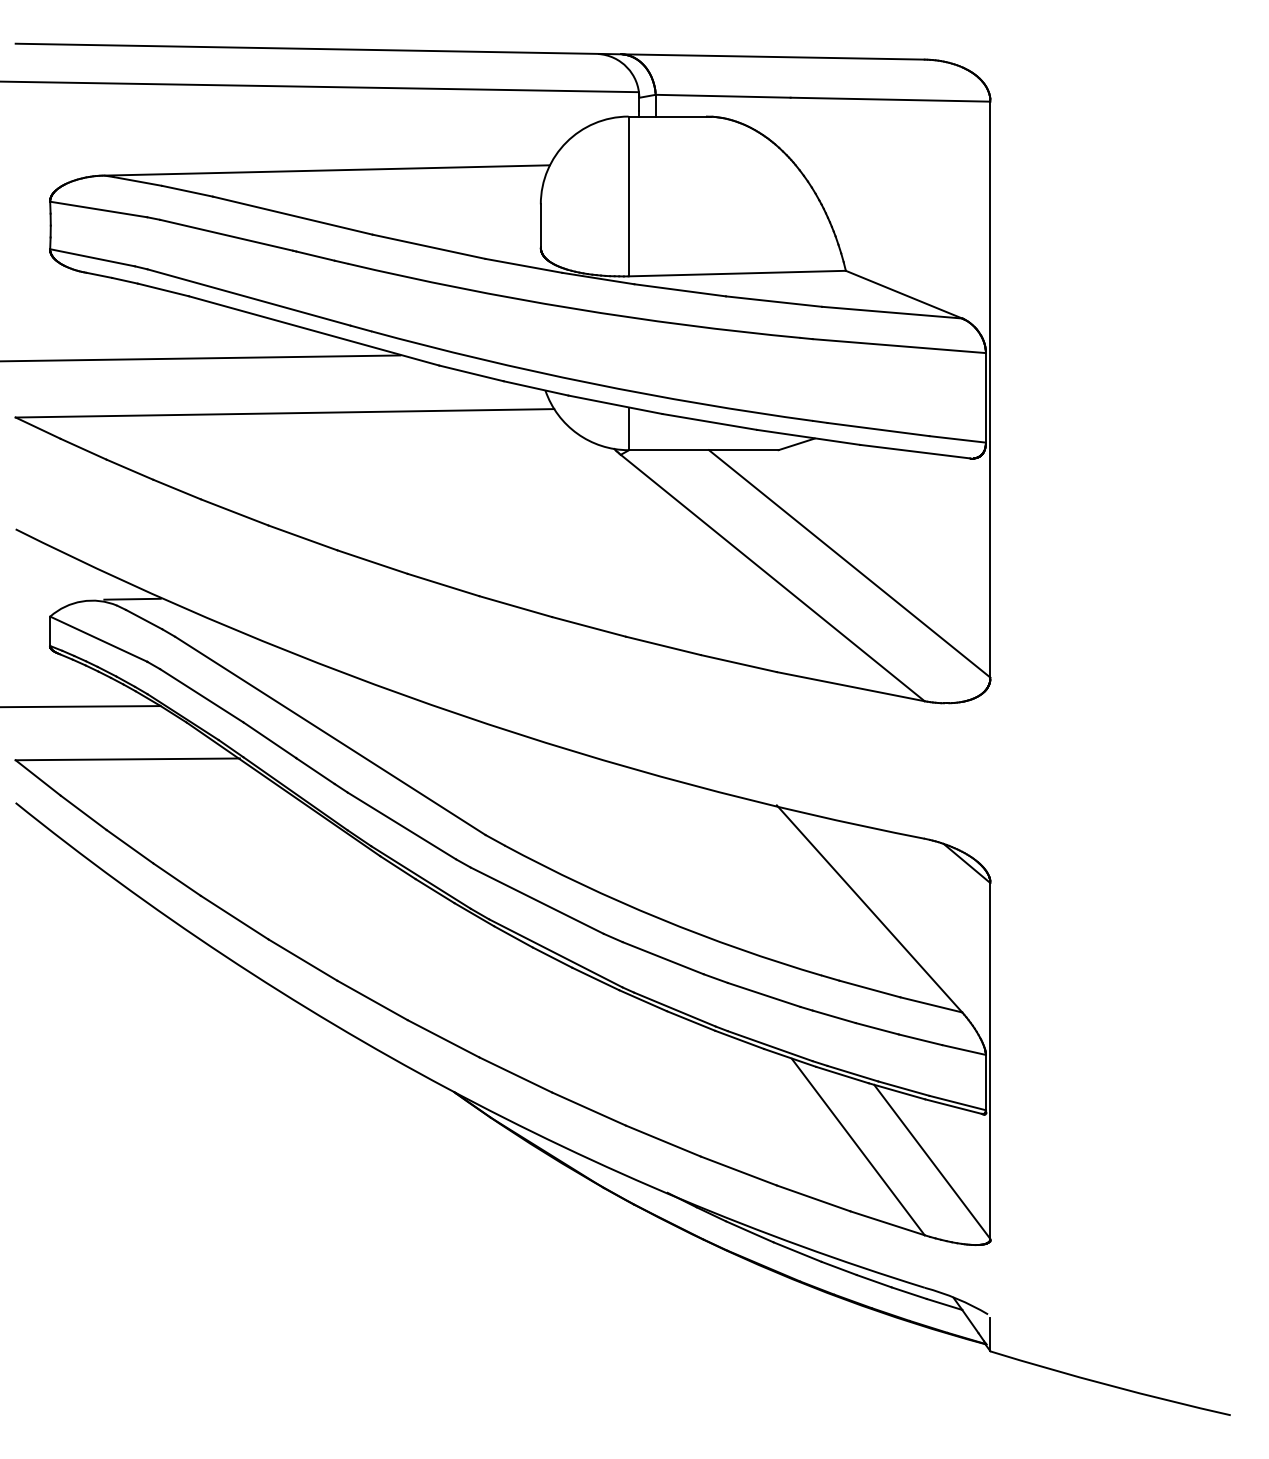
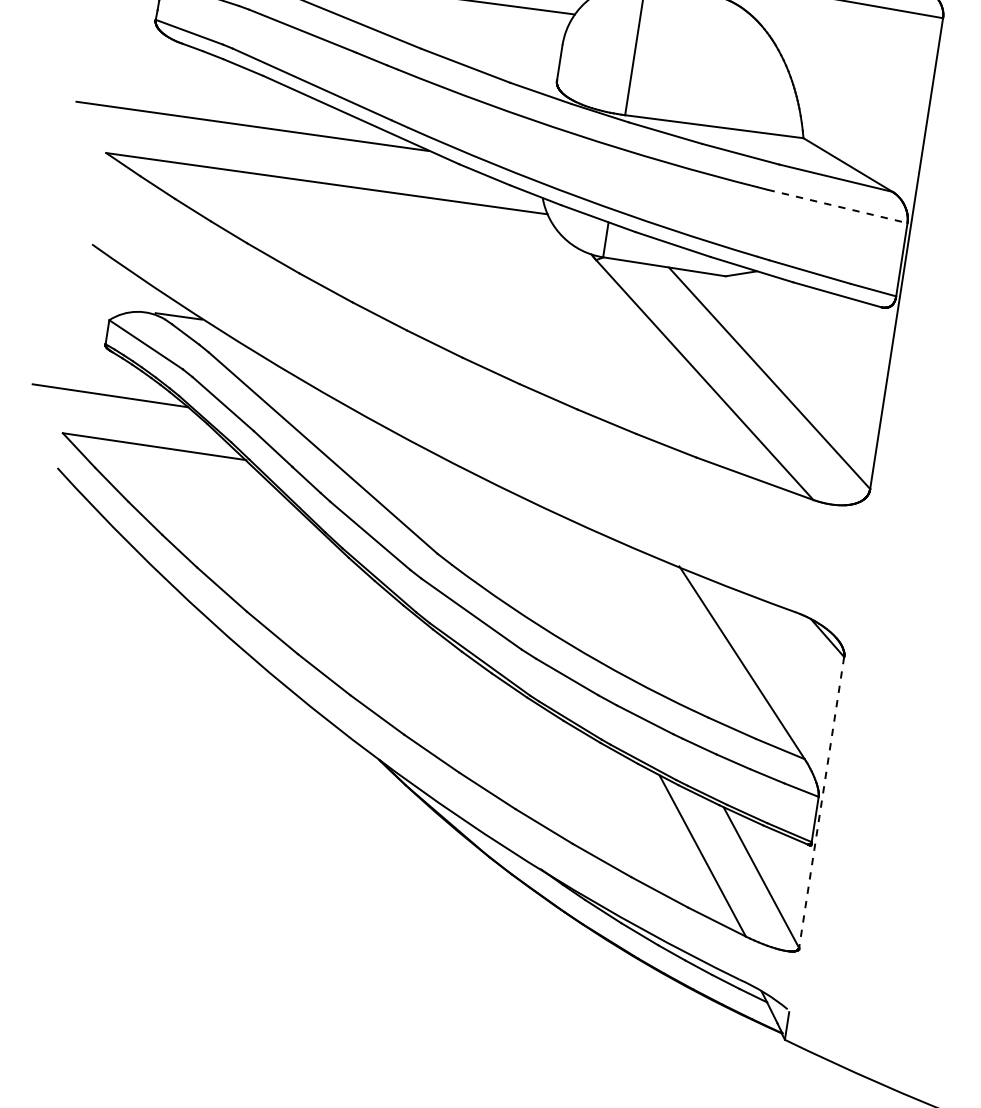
line: (899, 346) -> (837, 206), solid -> dashed
line: (990, 1061) -> (821, 802), solid -> dashed

